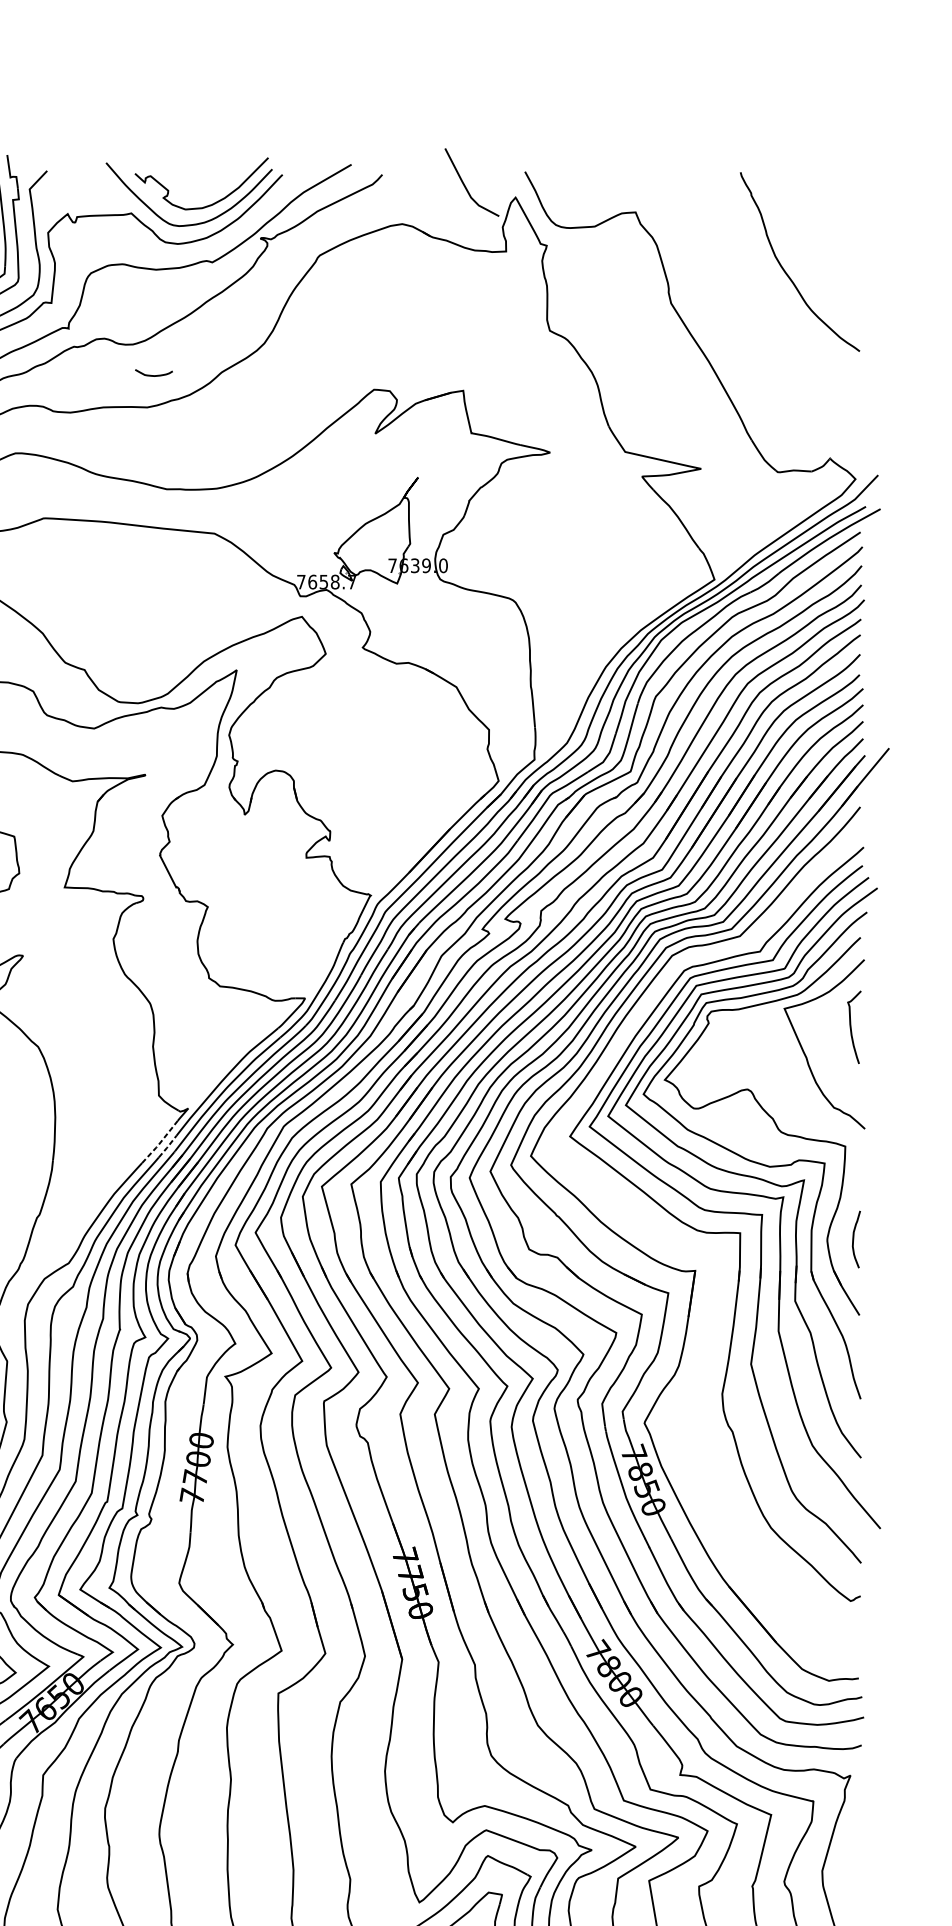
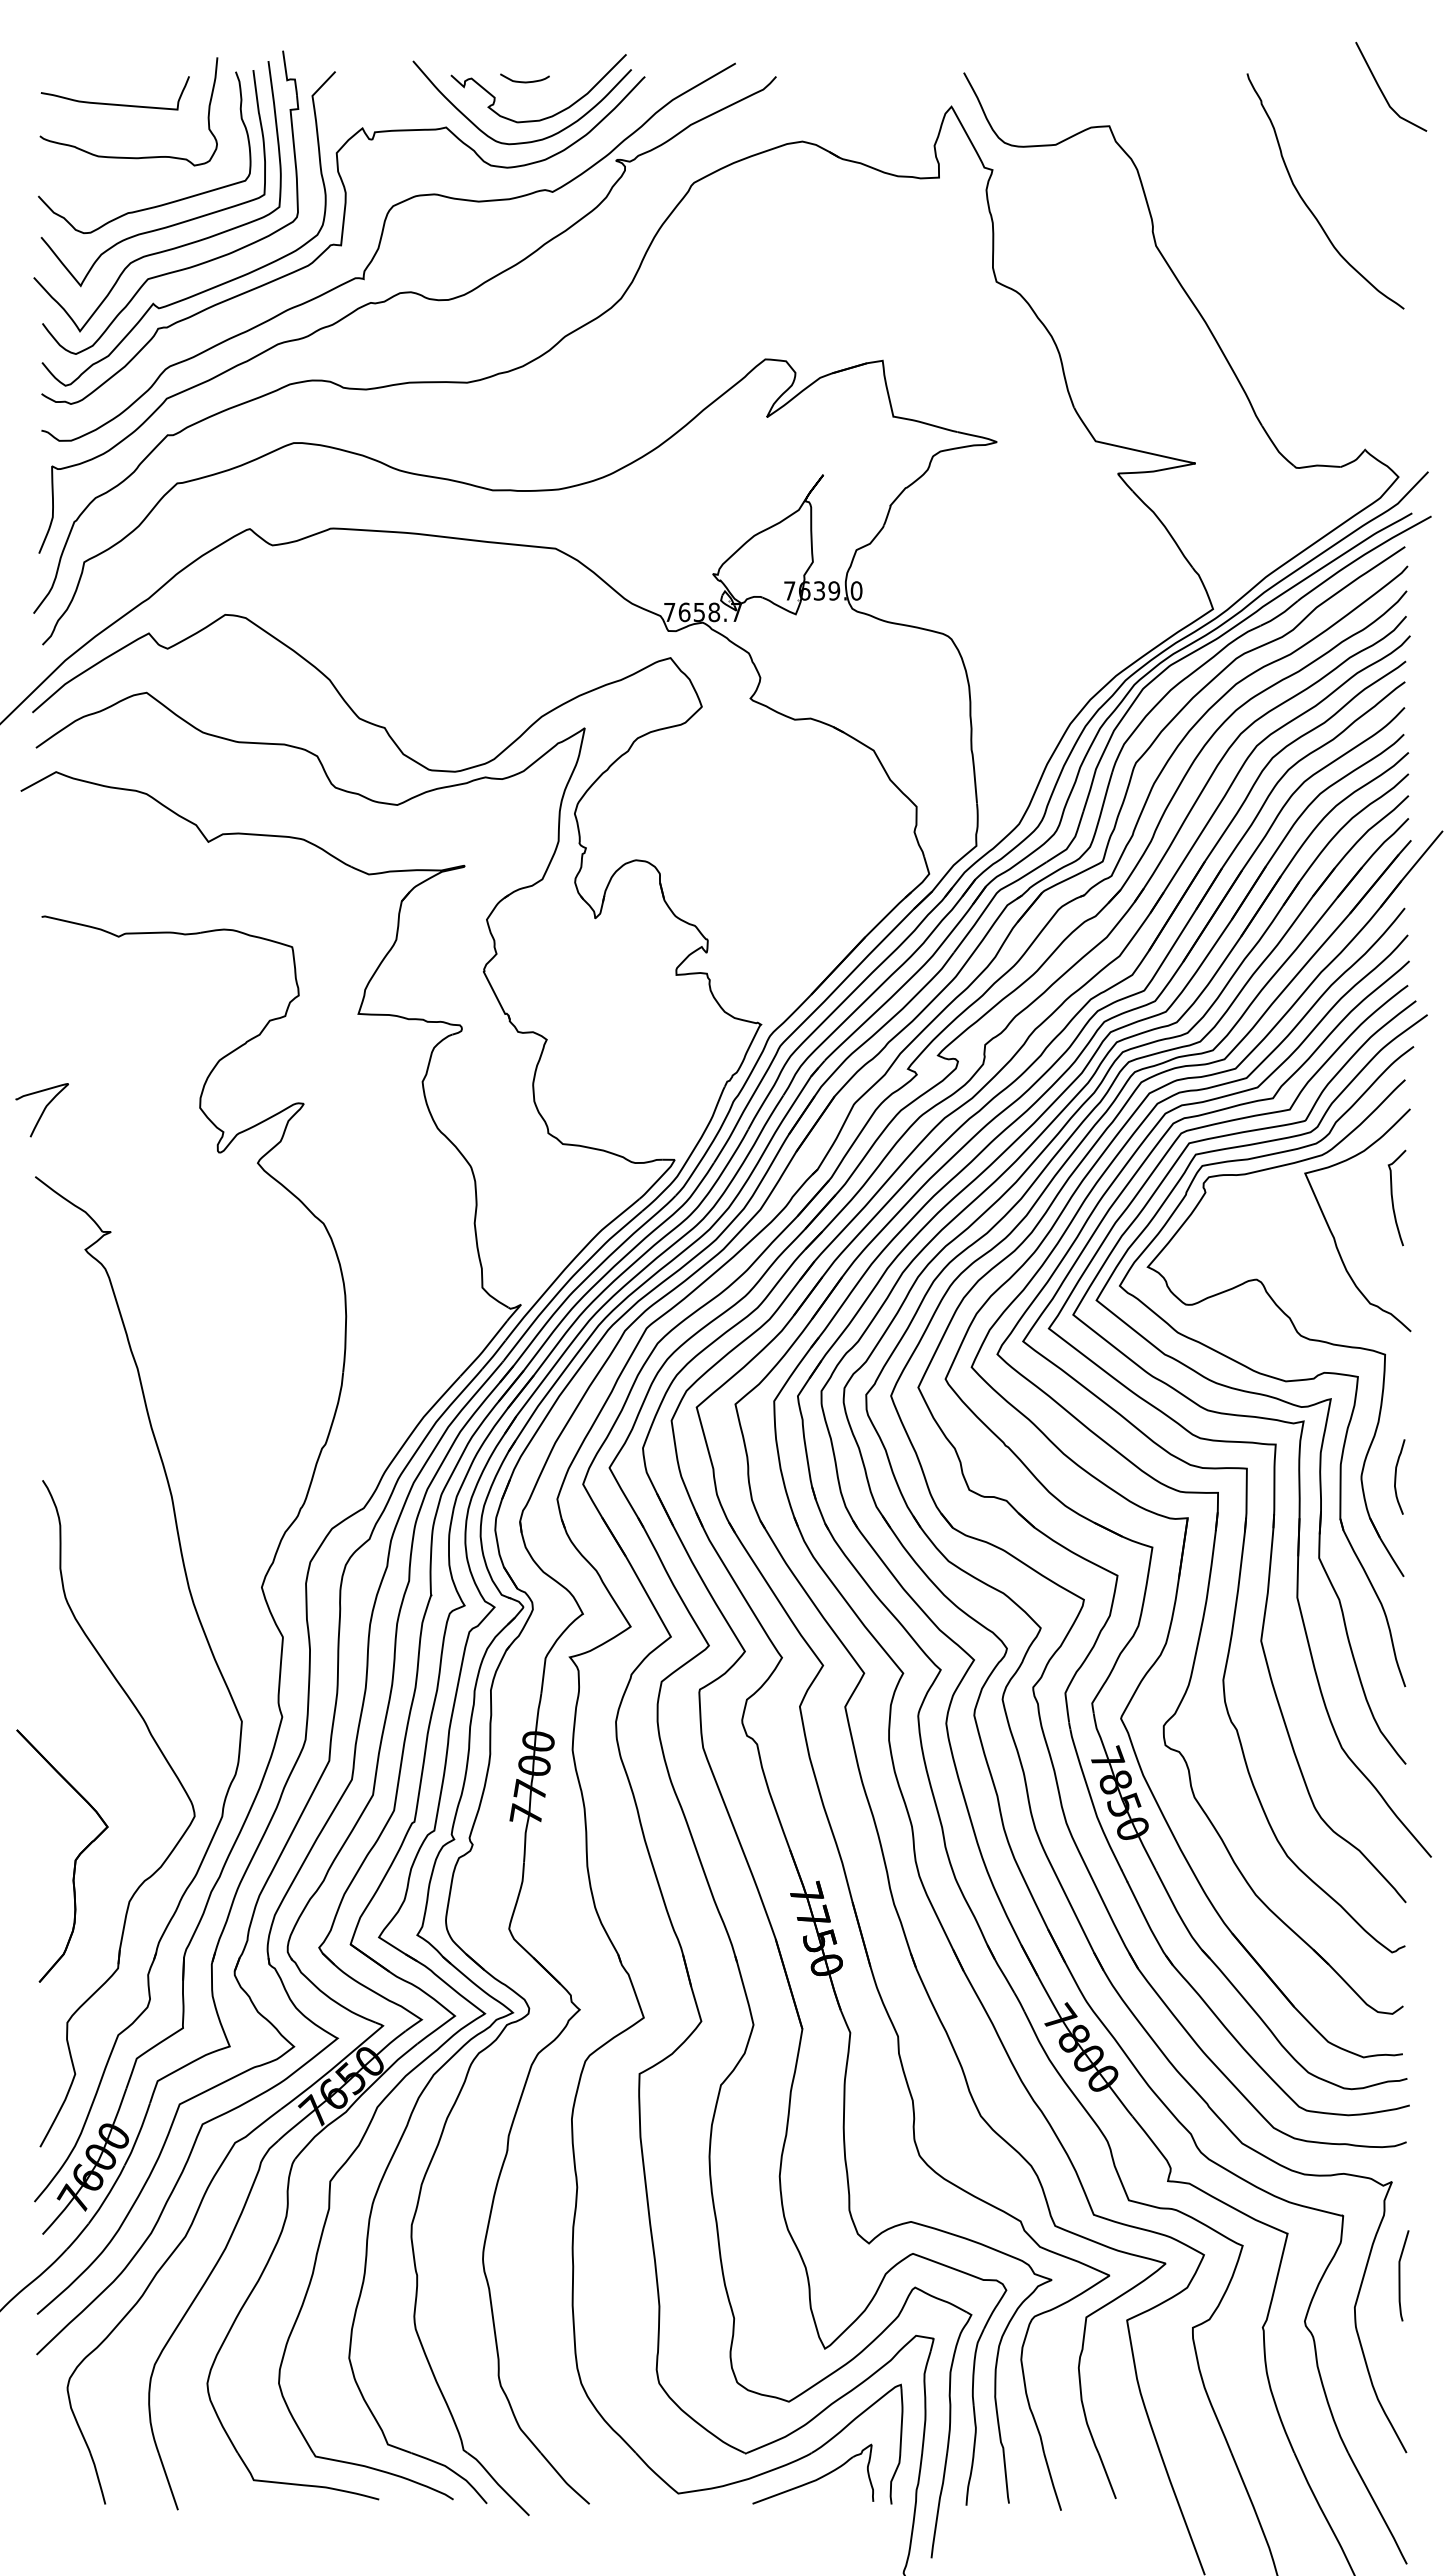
curve: (465, 185) -> (1382, 90), moved
curve: (153, 375) -> (524, 81), moved
line: (159, 1143) -> (483, 1350), dashed -> solid
line: (168, 1146) -> (494, 1354), dashed -> solid
part: (706, 1250) -> (1202, 1491), added
curve: (857, 1846) -> (1400, 2275), added

